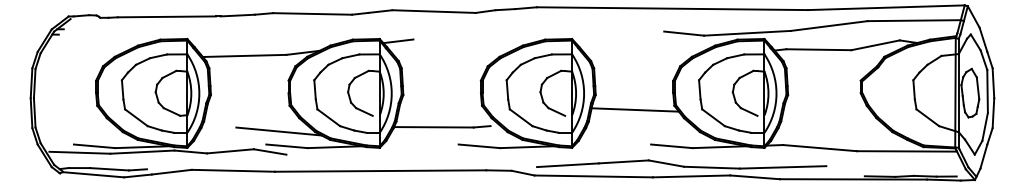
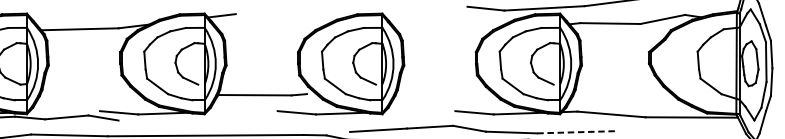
line: (634, 109) -> (440, 78), removed
line: (278, 131) -> (111, 99), removed
line: (783, 167) -> (577, 132), solid -> dashed

